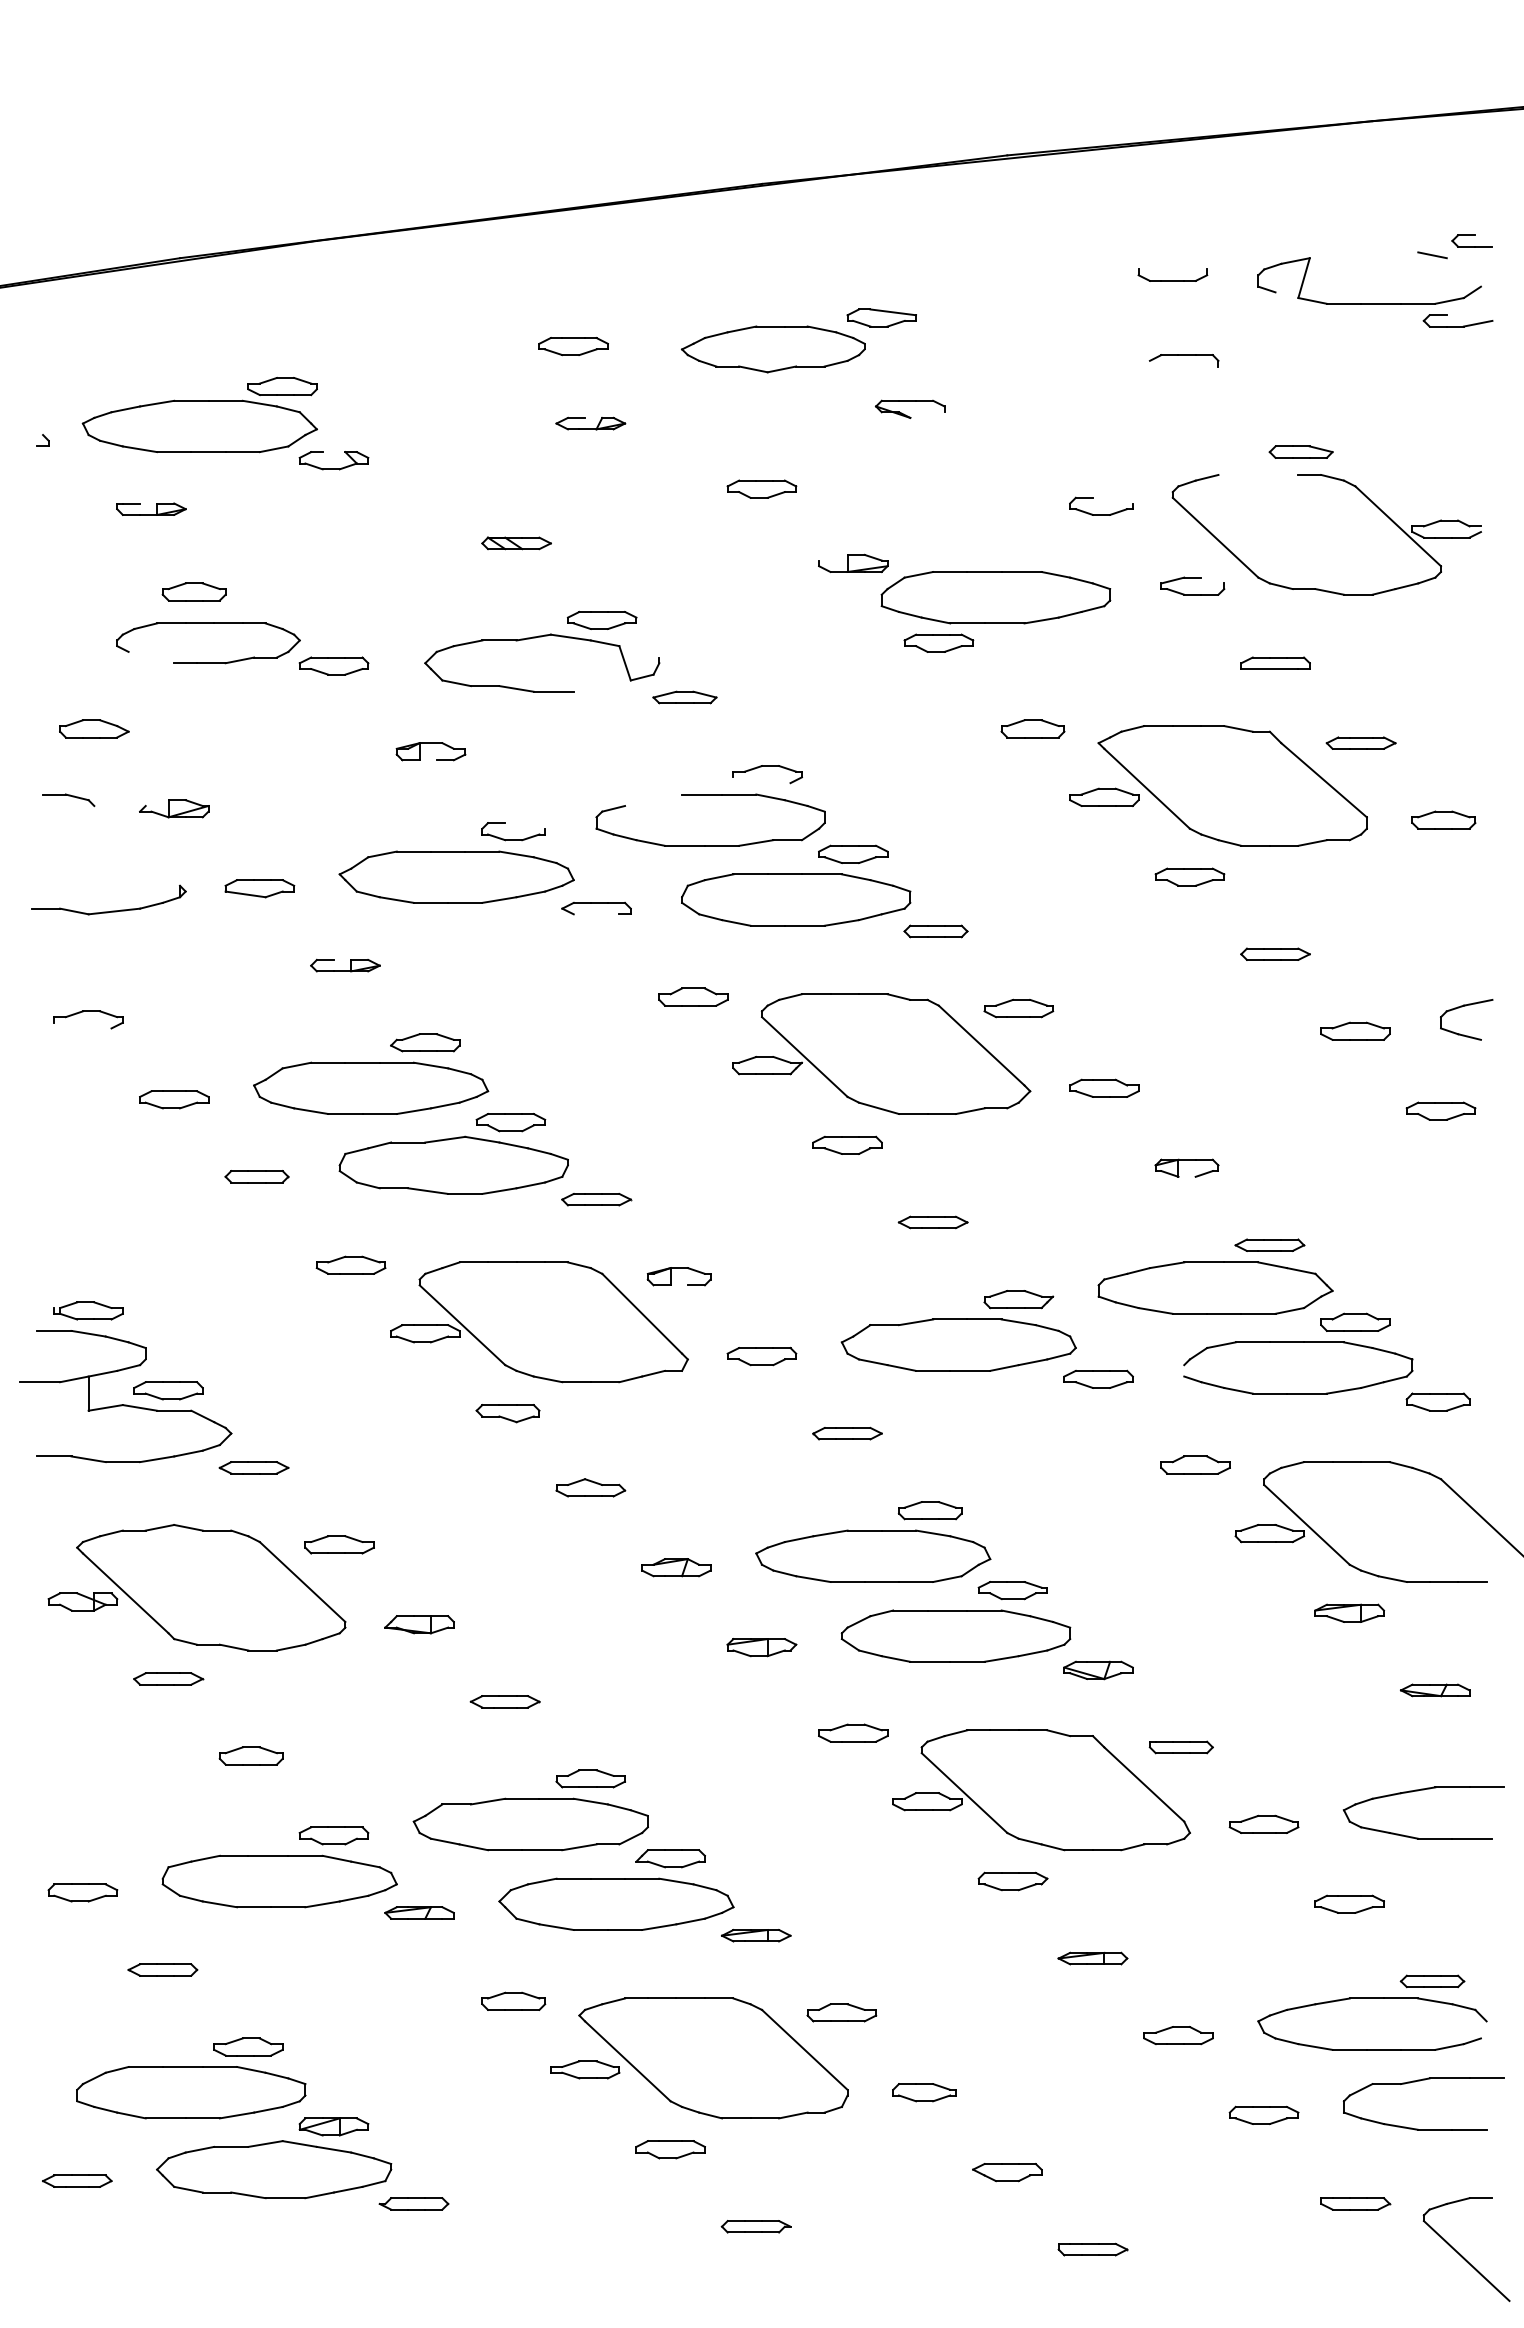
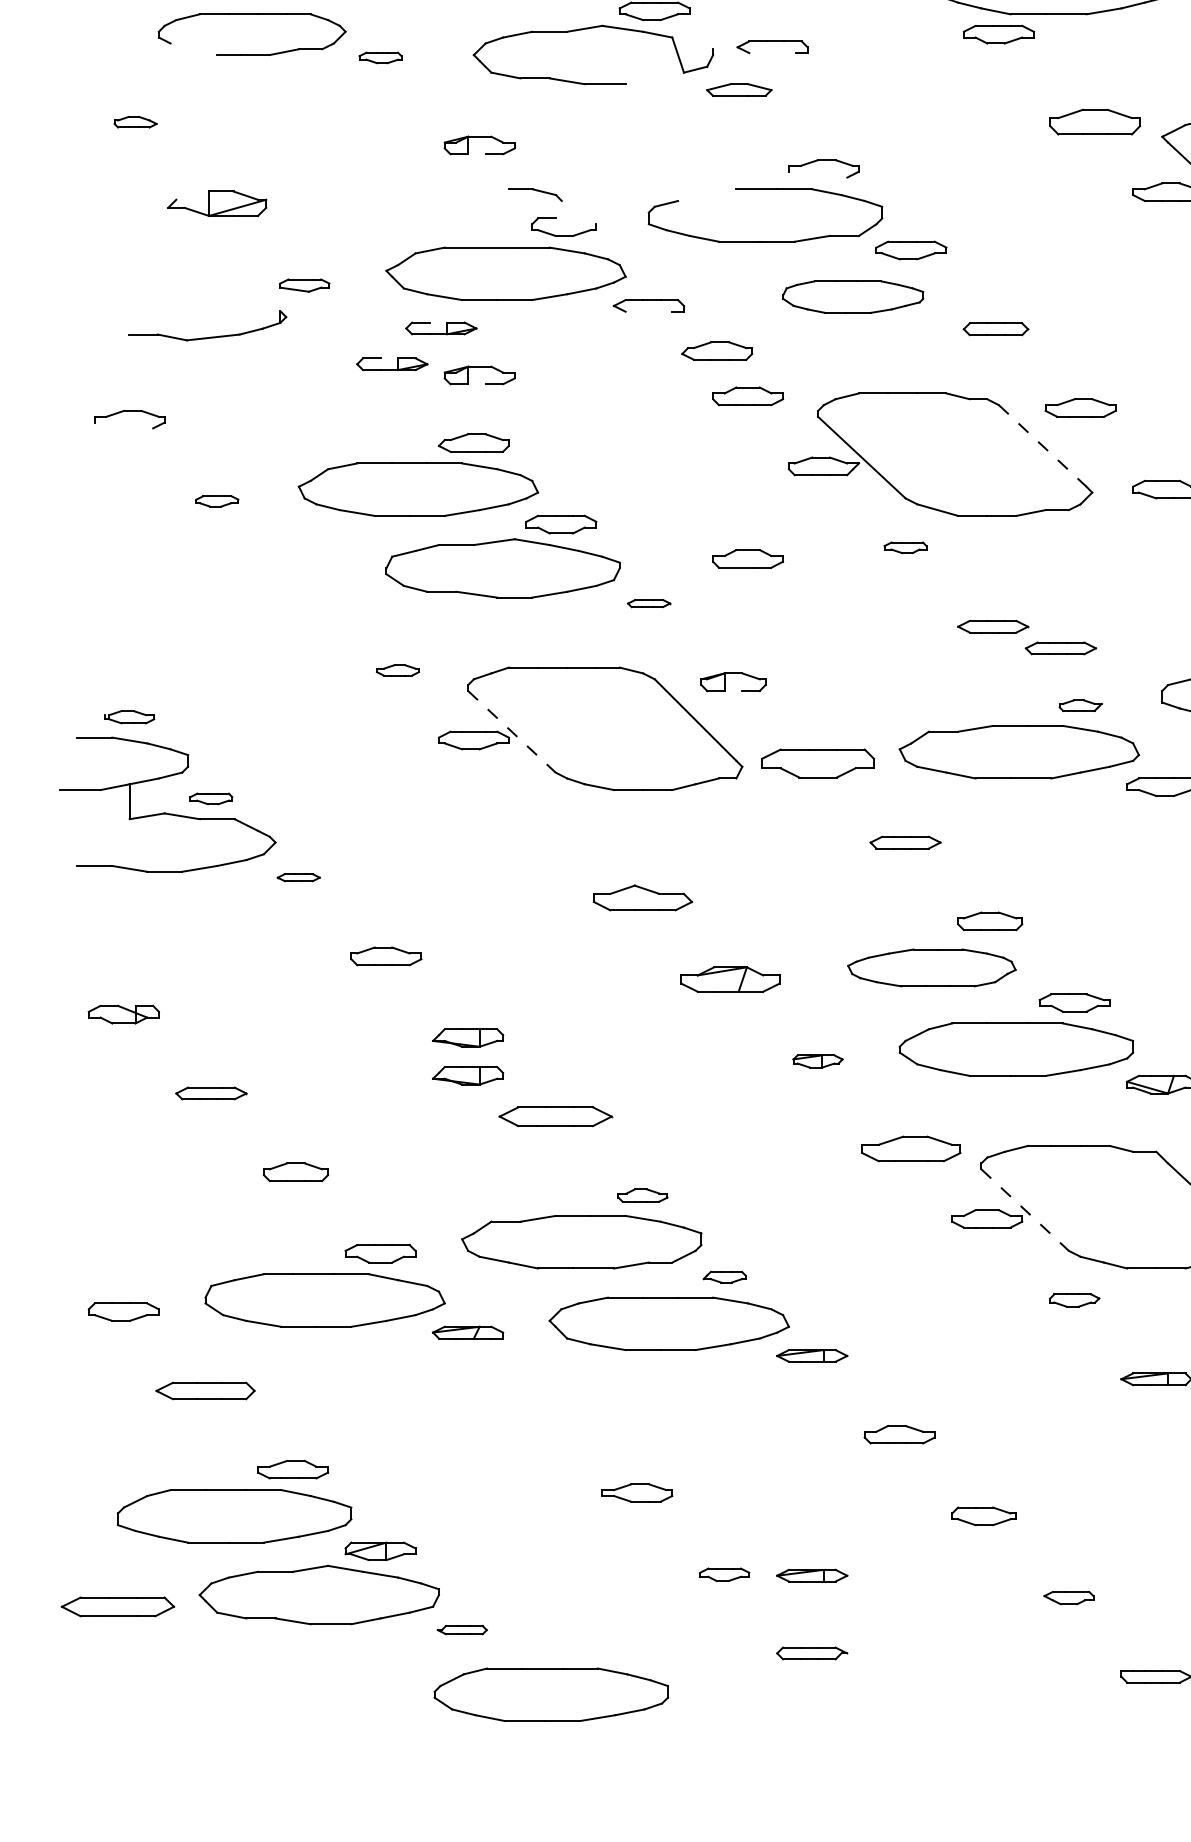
part: (717, 655) -> (772, 47), added
part: (333, 665) -> (380, 57), size x0.6
part: (94, 728) -> (135, 121), size x0.6
part: (1032, 728) -> (1094, 121), size x1.4
part: (68, 800) -> (535, 195), moved
part: (174, 808) -> (217, 203), size x1.4
part: (259, 888) -> (304, 285), size x0.7
part: (796, 899) -> (853, 296), size x0.6
part: (111, 910) -> (210, 336), moved
part: (393, 930) -> (441, 328), added
part: (663, 952) -> (717, 350), added
part: (430, 968) -> (479, 367), added
line: (981, 1045) -> (1042, 445), solid -> dashed
part: (174, 1099) -> (217, 501), size x0.6
part: (847, 1144) -> (905, 547), size x0.6
part: (693, 1155) -> (748, 558), added
part: (256, 1176) -> (301, 579), removed
part: (596, 1199) -> (648, 603), size x0.6
part: (999, 1243) -> (1060, 648), added
part: (350, 1264) -> (397, 669), size x0.6
part: (1018, 1299) -> (1080, 705), size x0.6
part: (88, 1310) -> (129, 716), size x0.7
line: (462, 1325) -> (511, 732), solid -> dashed
part: (761, 1356) -> (817, 763), size x1.6
part: (168, 1390) -> (211, 798), size x0.6
part: (507, 1413) -> (557, 822), removed
part: (253, 1467) -> (298, 877), size x0.6
part: (590, 1487) -> (642, 897), size x1.4
part: (873, 1555) -> (932, 967), size x0.7
part: (676, 1567) -> (730, 979), size x1.4
part: (211, 1587) -> (255, 999), removed
part: (761, 1647) -> (817, 1061), size x0.7
part: (419, 1661) -> (467, 1075), added
part: (504, 1701) -> (554, 1116), size x1.6
part: (853, 1732) -> (911, 1148), size x1.4
part: (590, 1778) -> (642, 1195), size x0.7
line: (964, 1793) -> (1025, 1210), solid -> dashed
part: (670, 1858) -> (724, 1276), size x0.6
part: (1012, 1881) -> (1074, 1300), size x0.7
part: (162, 1969) -> (205, 1390), size x1.4
part: (513, 2000) -> (564, 1422), removed
part: (713, 2058) -> (768, 1481), removed
part: (670, 2149) -> (724, 1574), size x0.7
part: (756, 2150) -> (812, 1575), added
part: (1007, 2172) -> (1069, 1597), size x0.7
part: (77, 2180) -> (118, 1606), size x1.6
part: (413, 2203) -> (461, 1629), size x0.7
part: (500, 2266) -> (550, 1694), added

